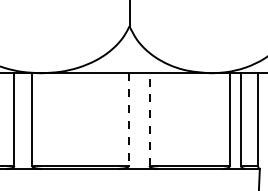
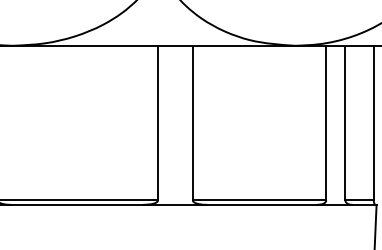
line: (149, 119) -> (192, 122), dashed -> solid
line: (128, 120) -> (157, 124), dashed -> solid

